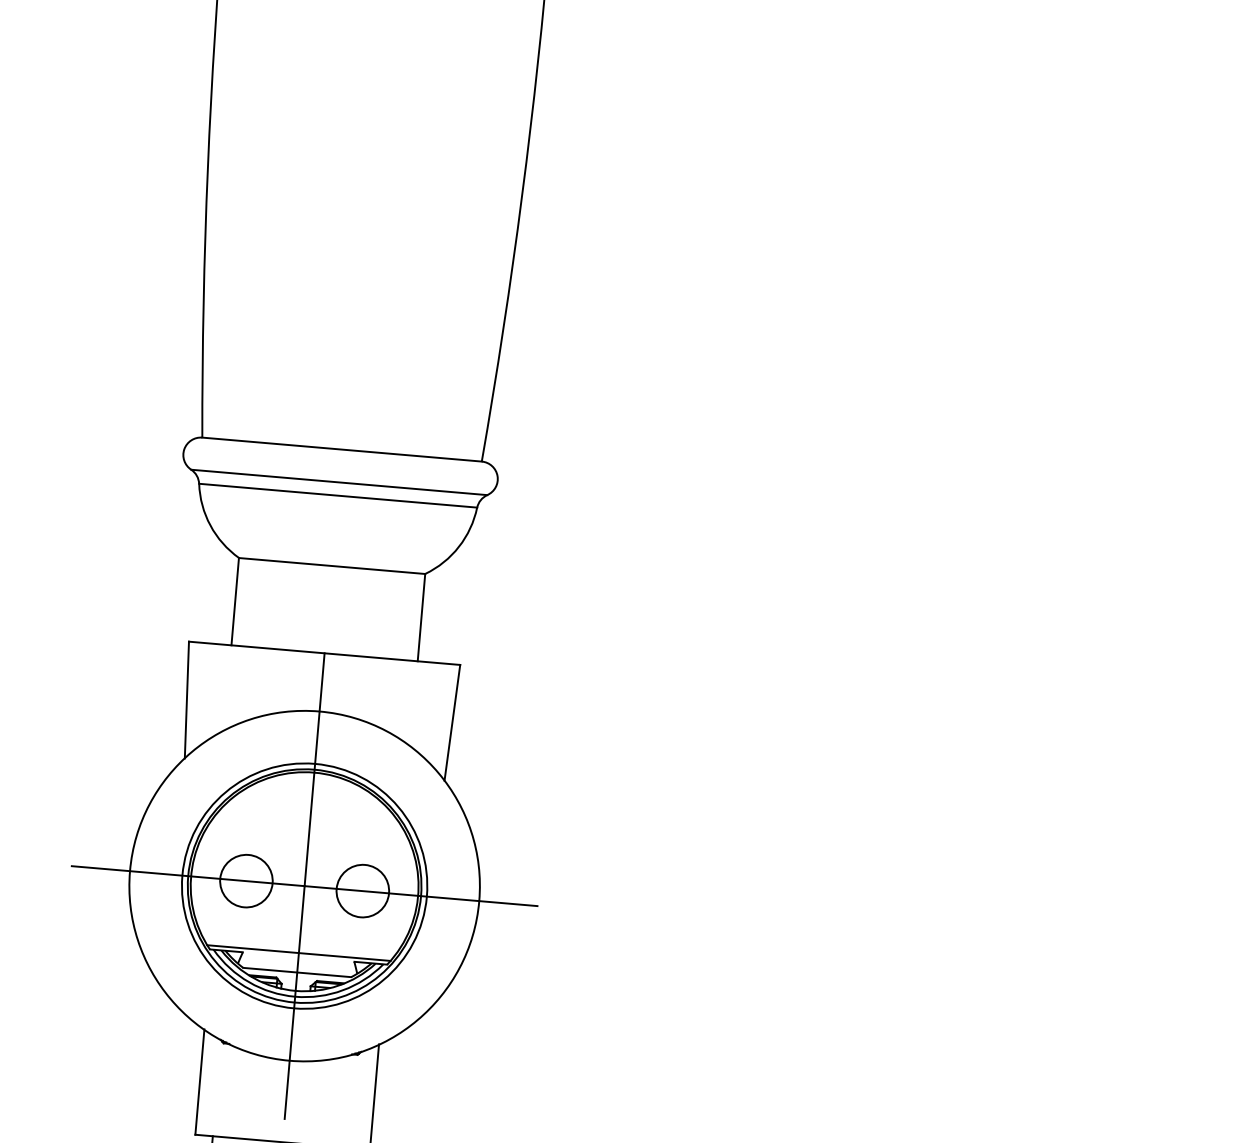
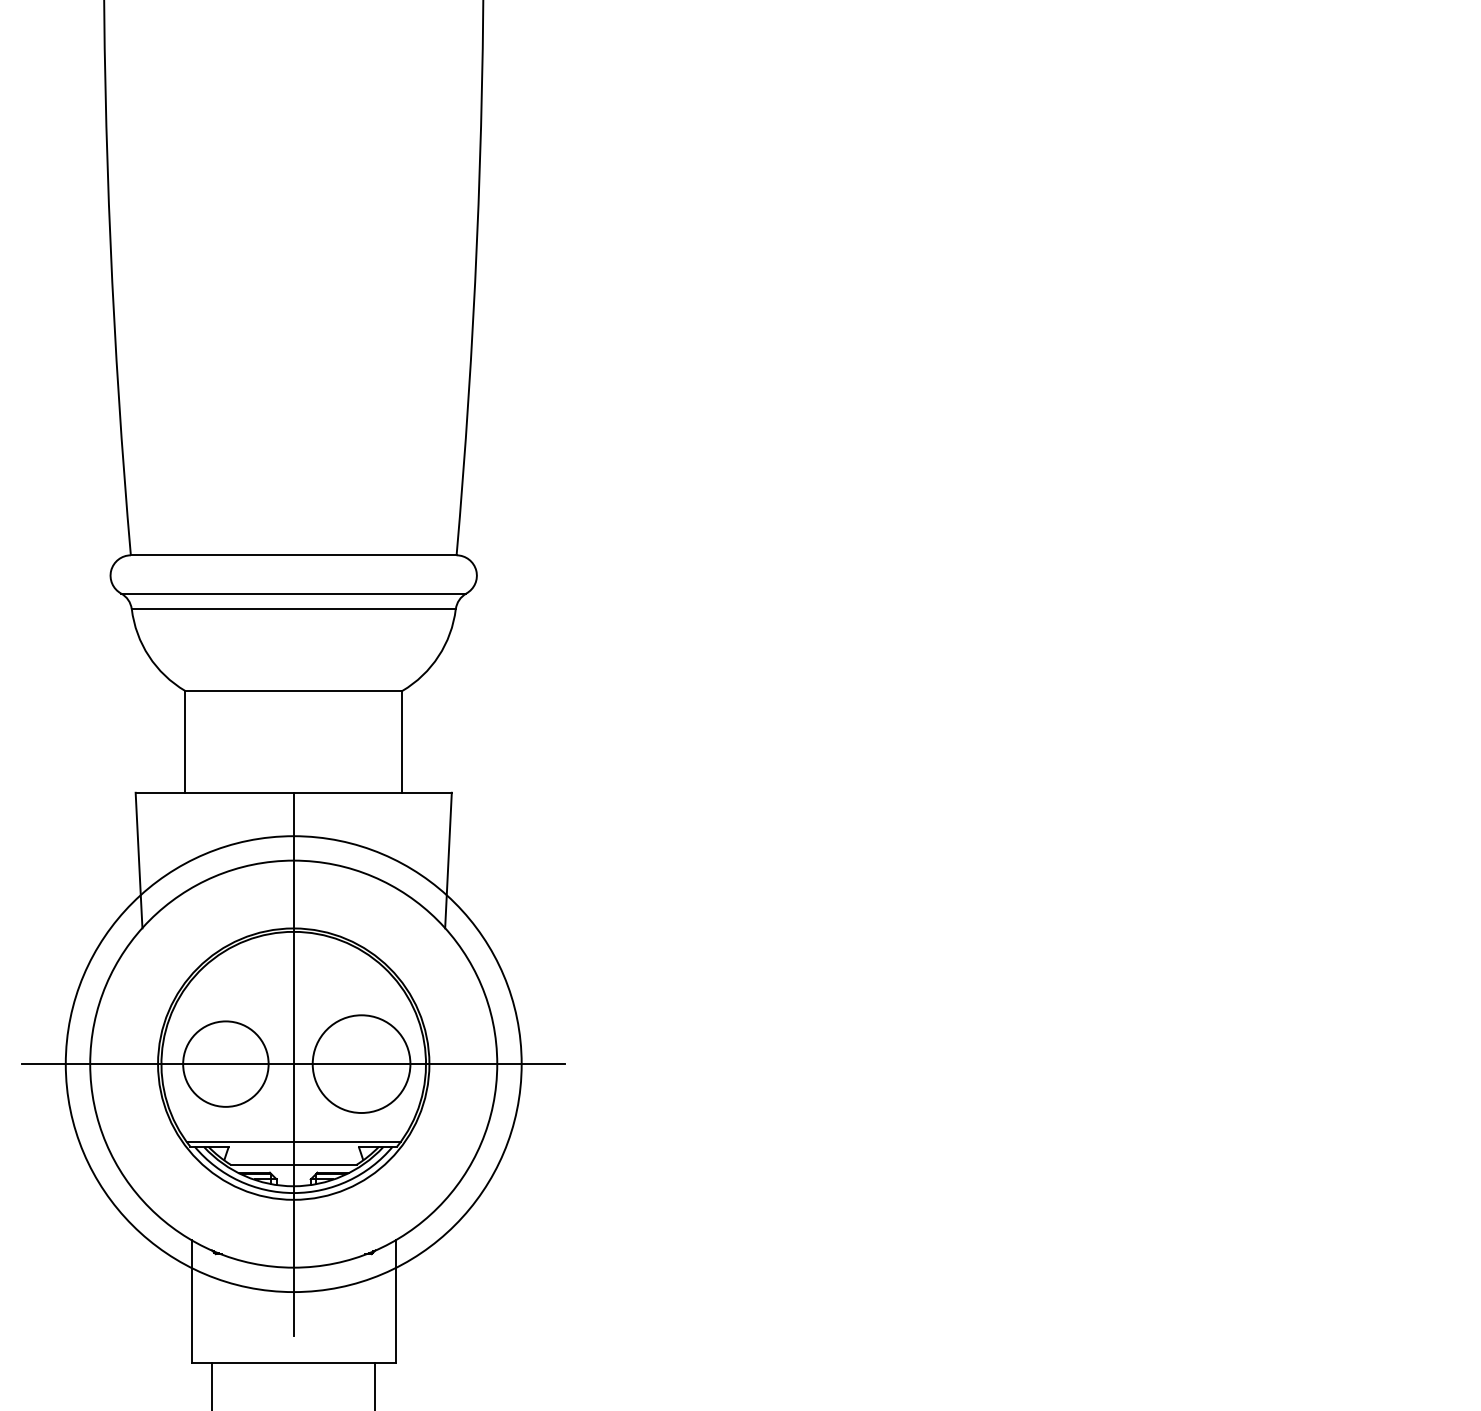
circle: (246, 880) -> (225, 1063), size x1.4
circle: (304, 885) -> (293, 1063), size x1.6
circle: (362, 890) -> (361, 1063), size x1.6

